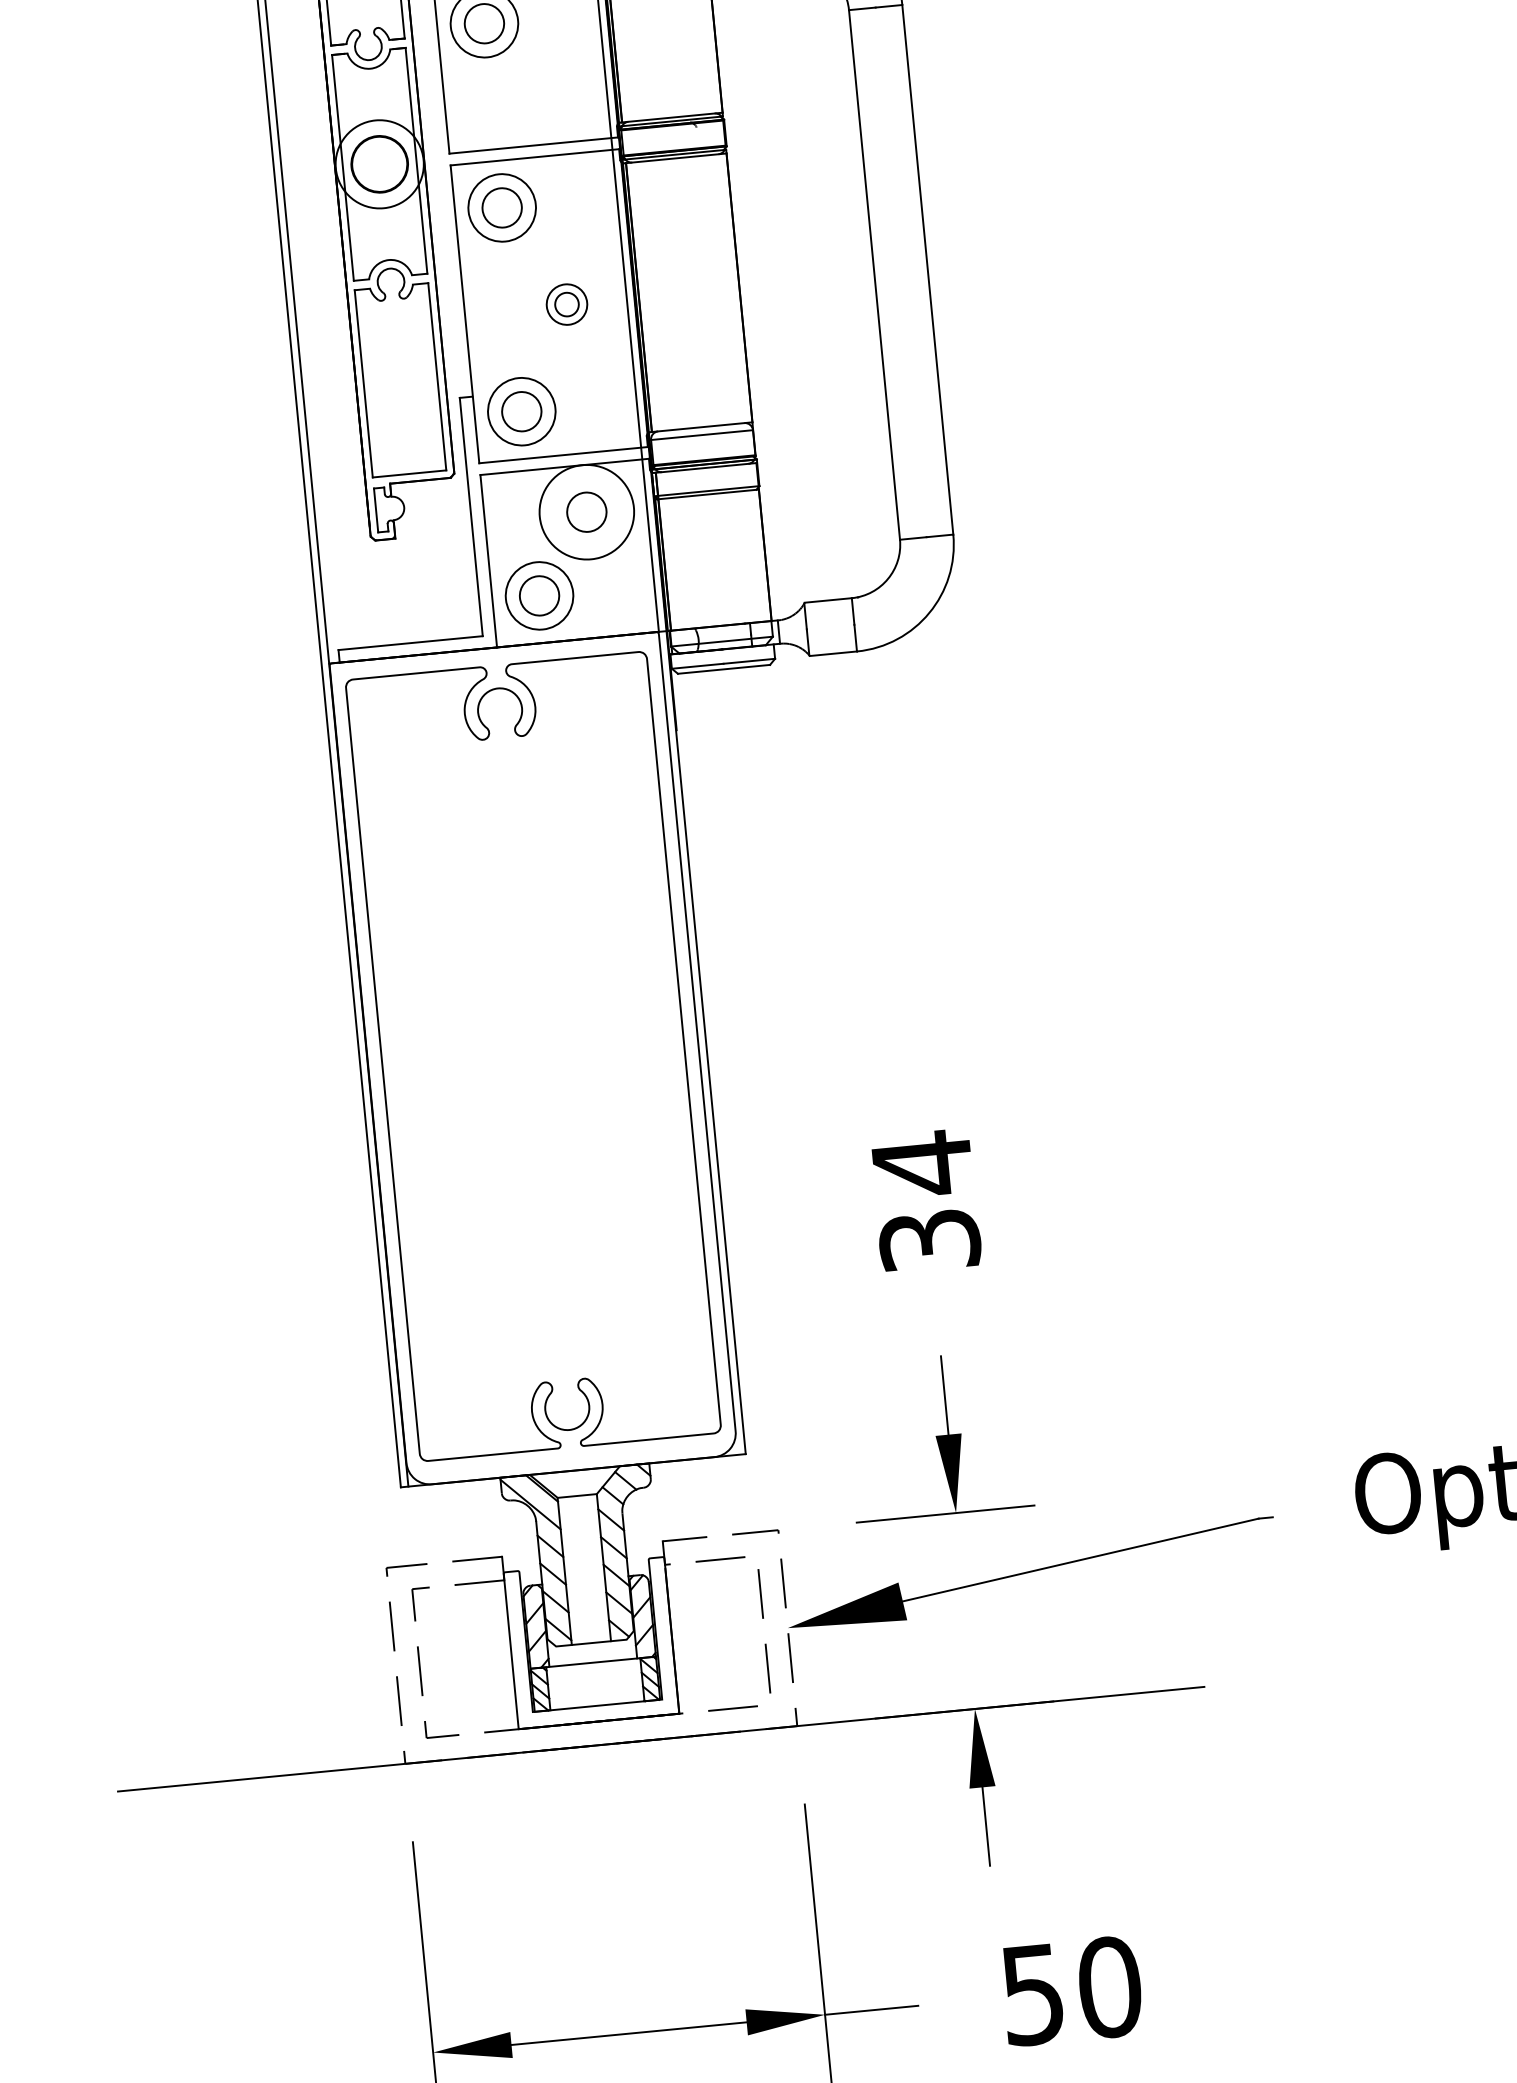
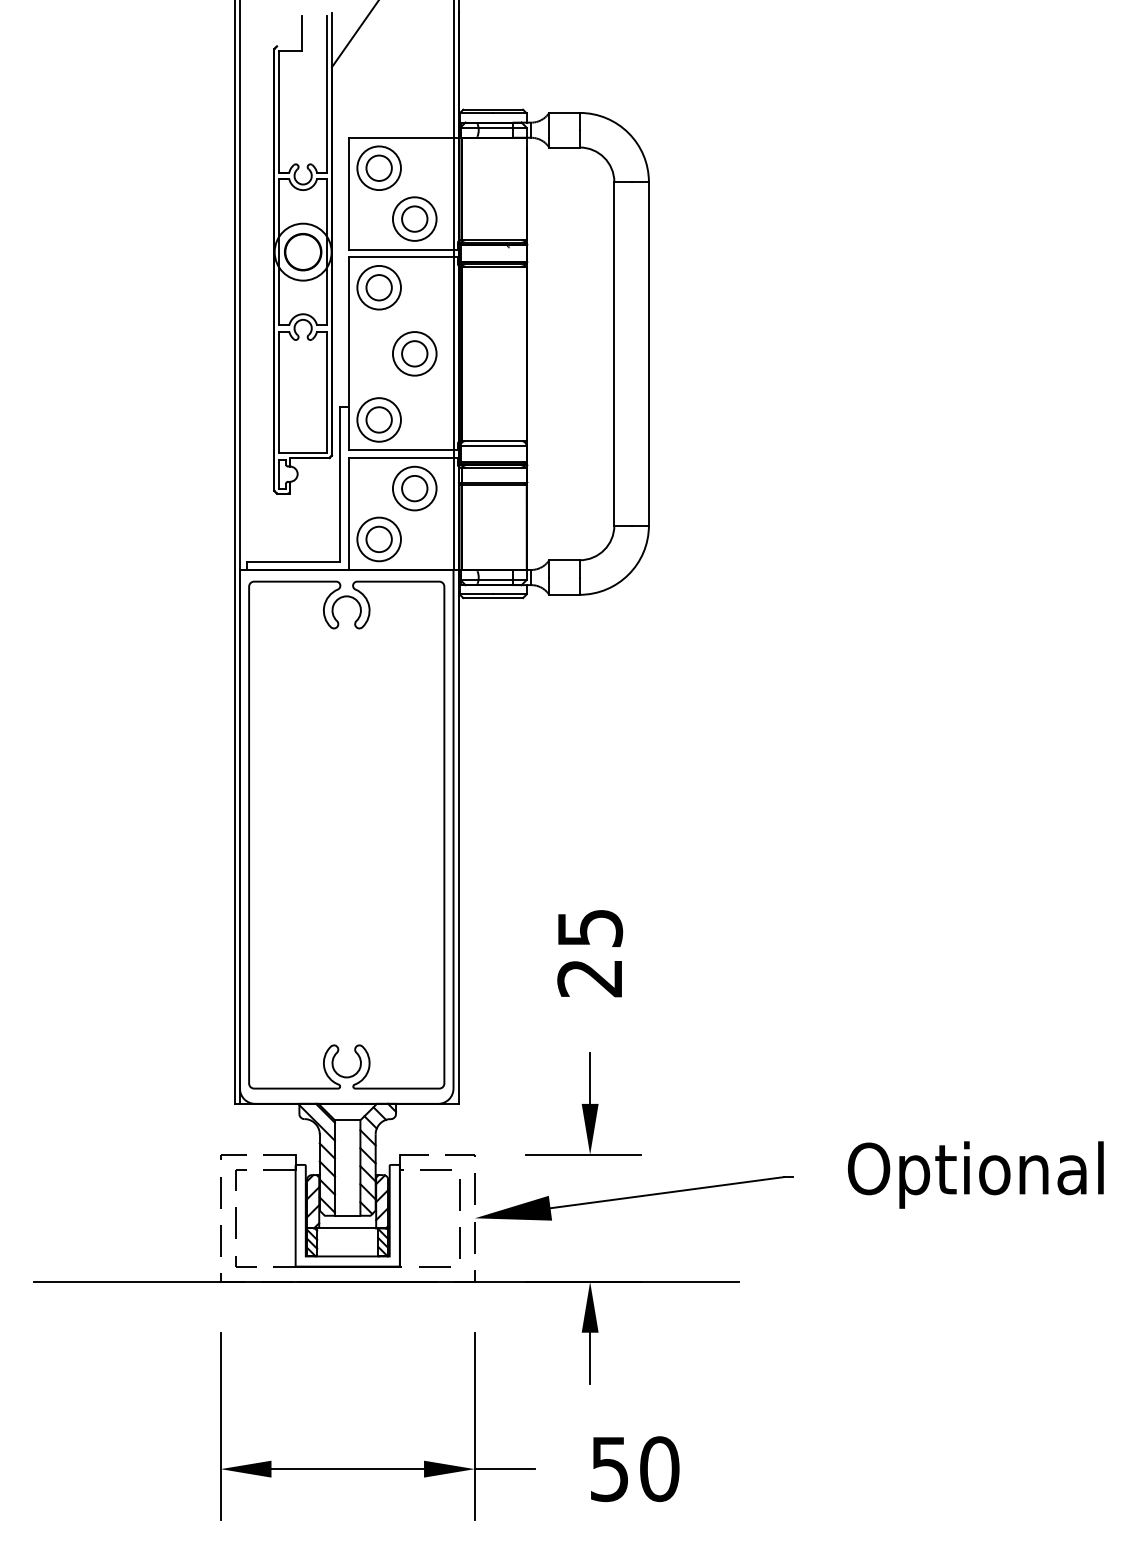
part: (546, 95) -> (414, 218), added
part: (566, 304) -> (414, 353), size x1.67
circle: (586, 512) -> (414, 488), size x0.71
text: (926, 1201) -> (590, 952), 34 -> 25

